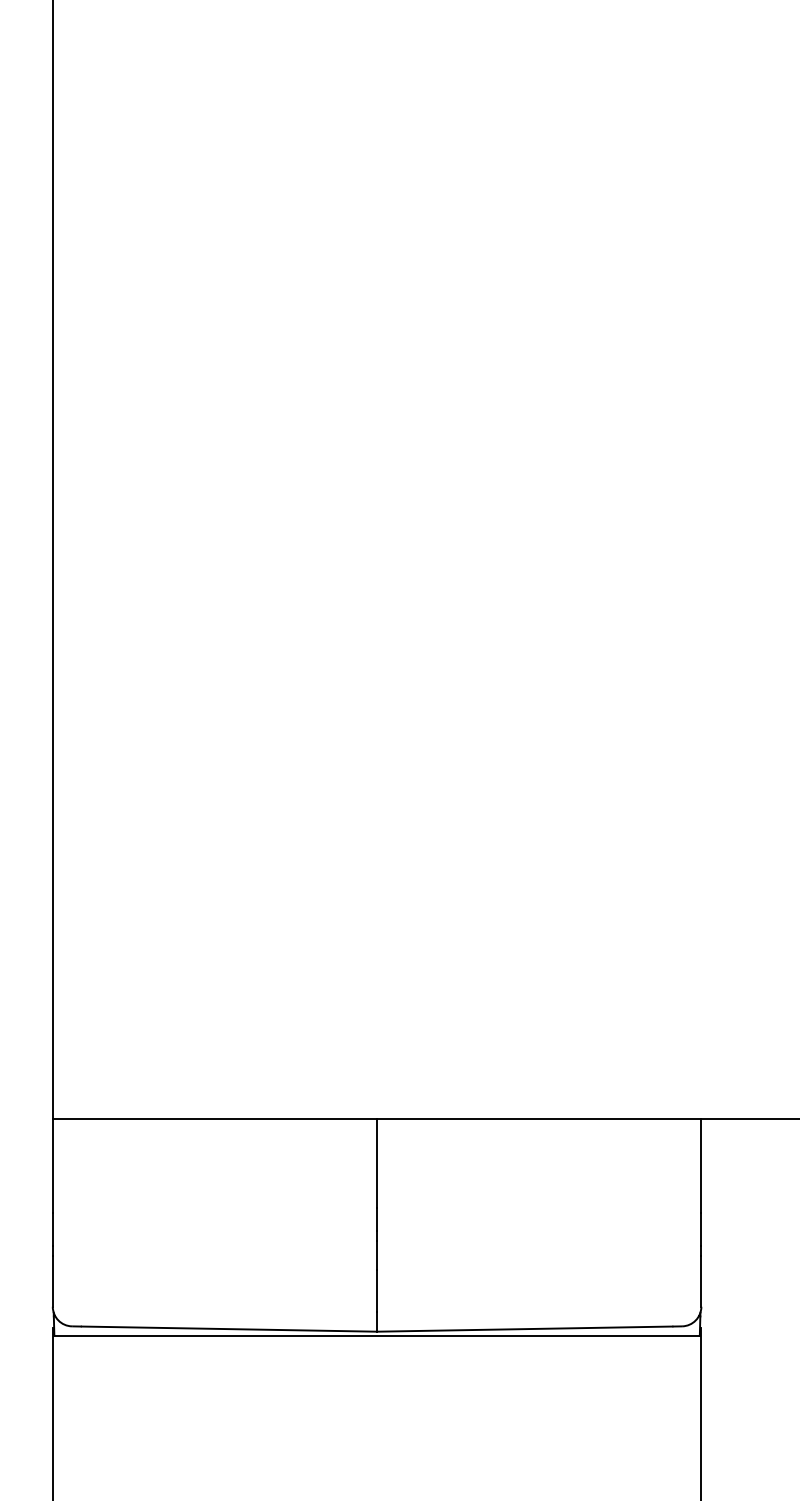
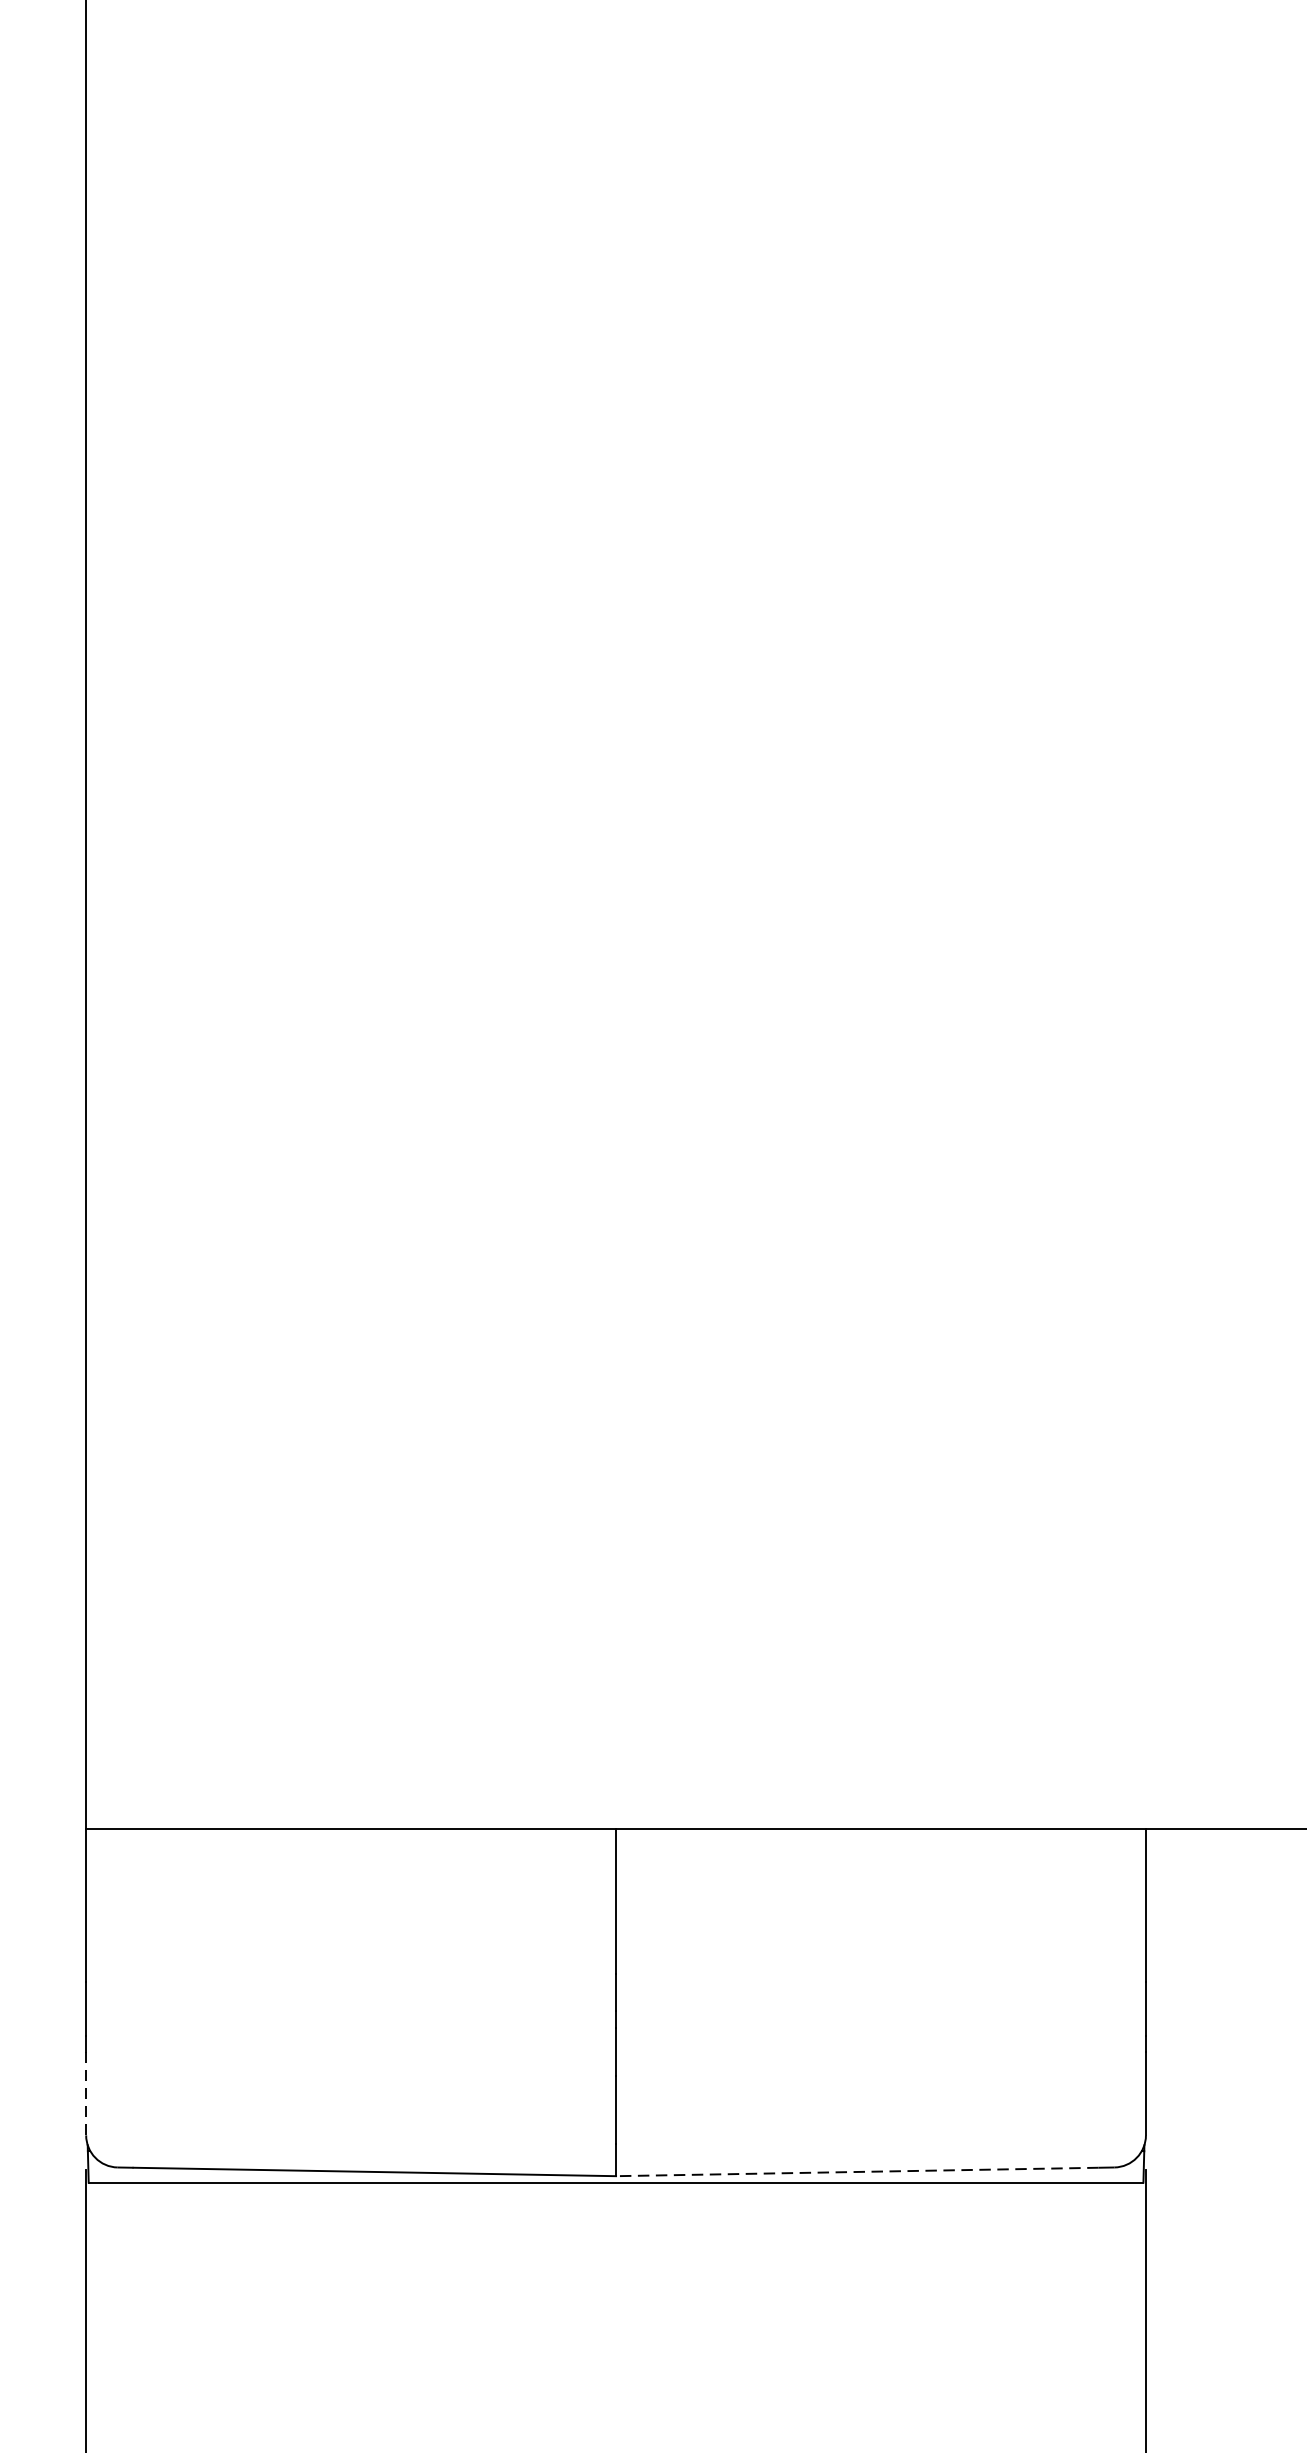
line: (52, 1281) -> (85, 2094), solid -> dashed
line: (524, 1329) -> (856, 2172), solid -> dashed

